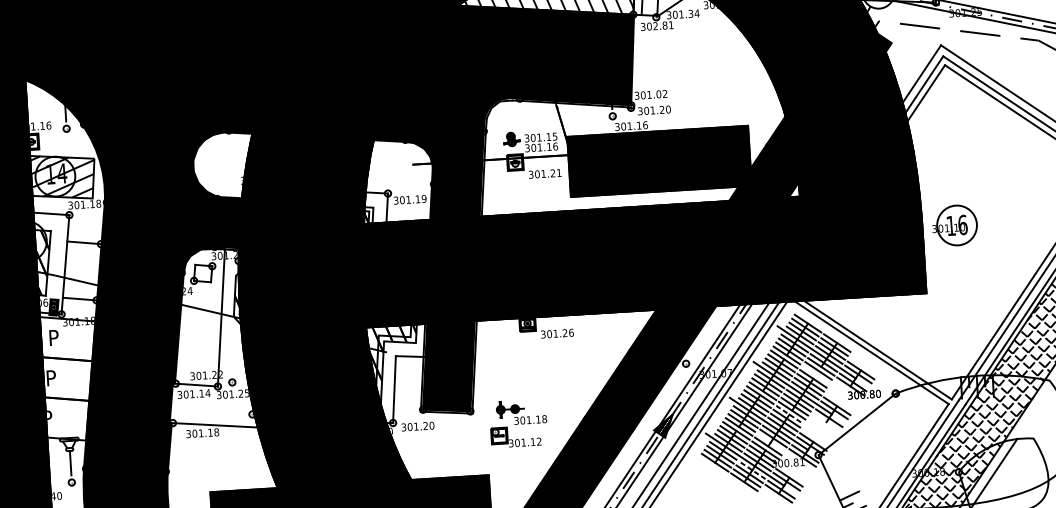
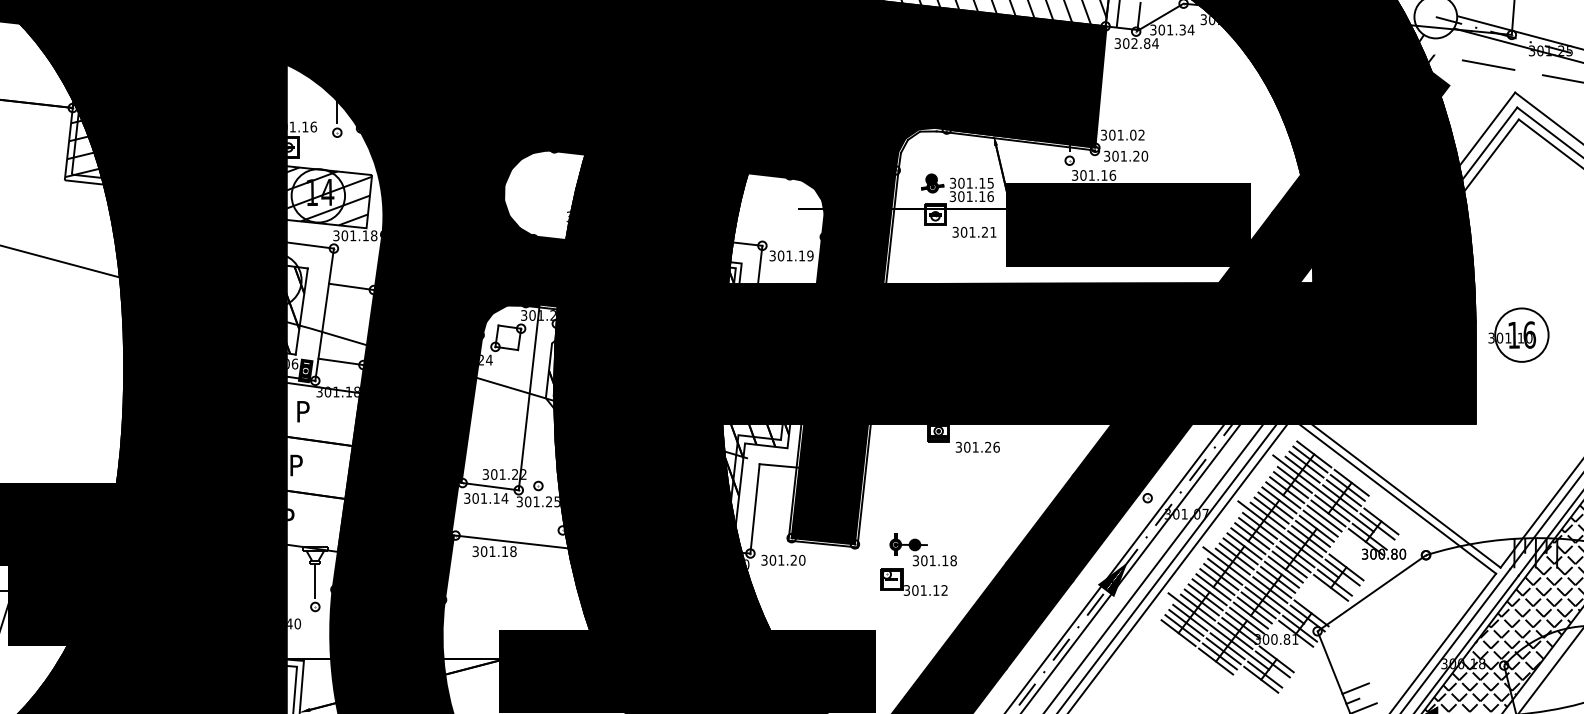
text: (671, 25) -> (1155, 43), 302.81 -> 302.84
line: (815, 374) -> (1320, 523), added
line: (789, 415) -> (1282, 575), dashed -> solid
line: (826, 421) -> (1330, 587), added
line: (770, 442) -> (1254, 610), added
line: (752, 469) -> (1227, 645), dashed -> solid

